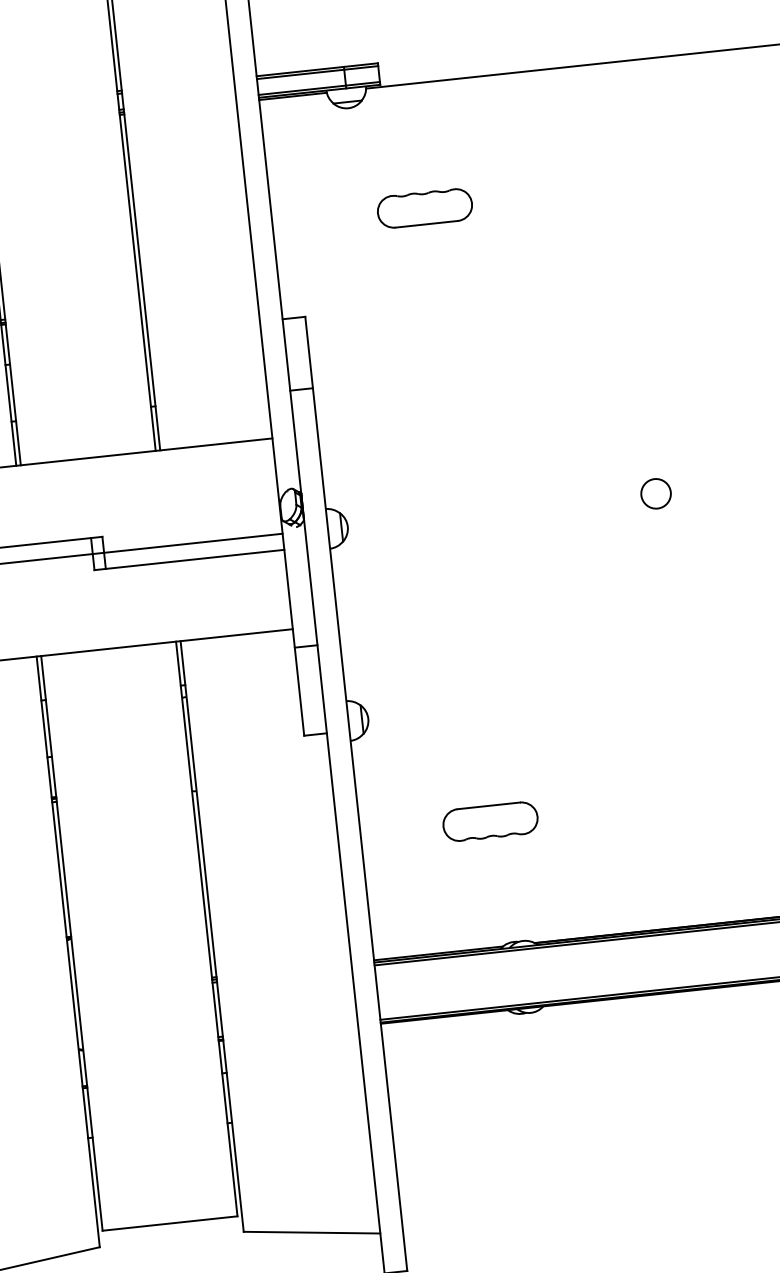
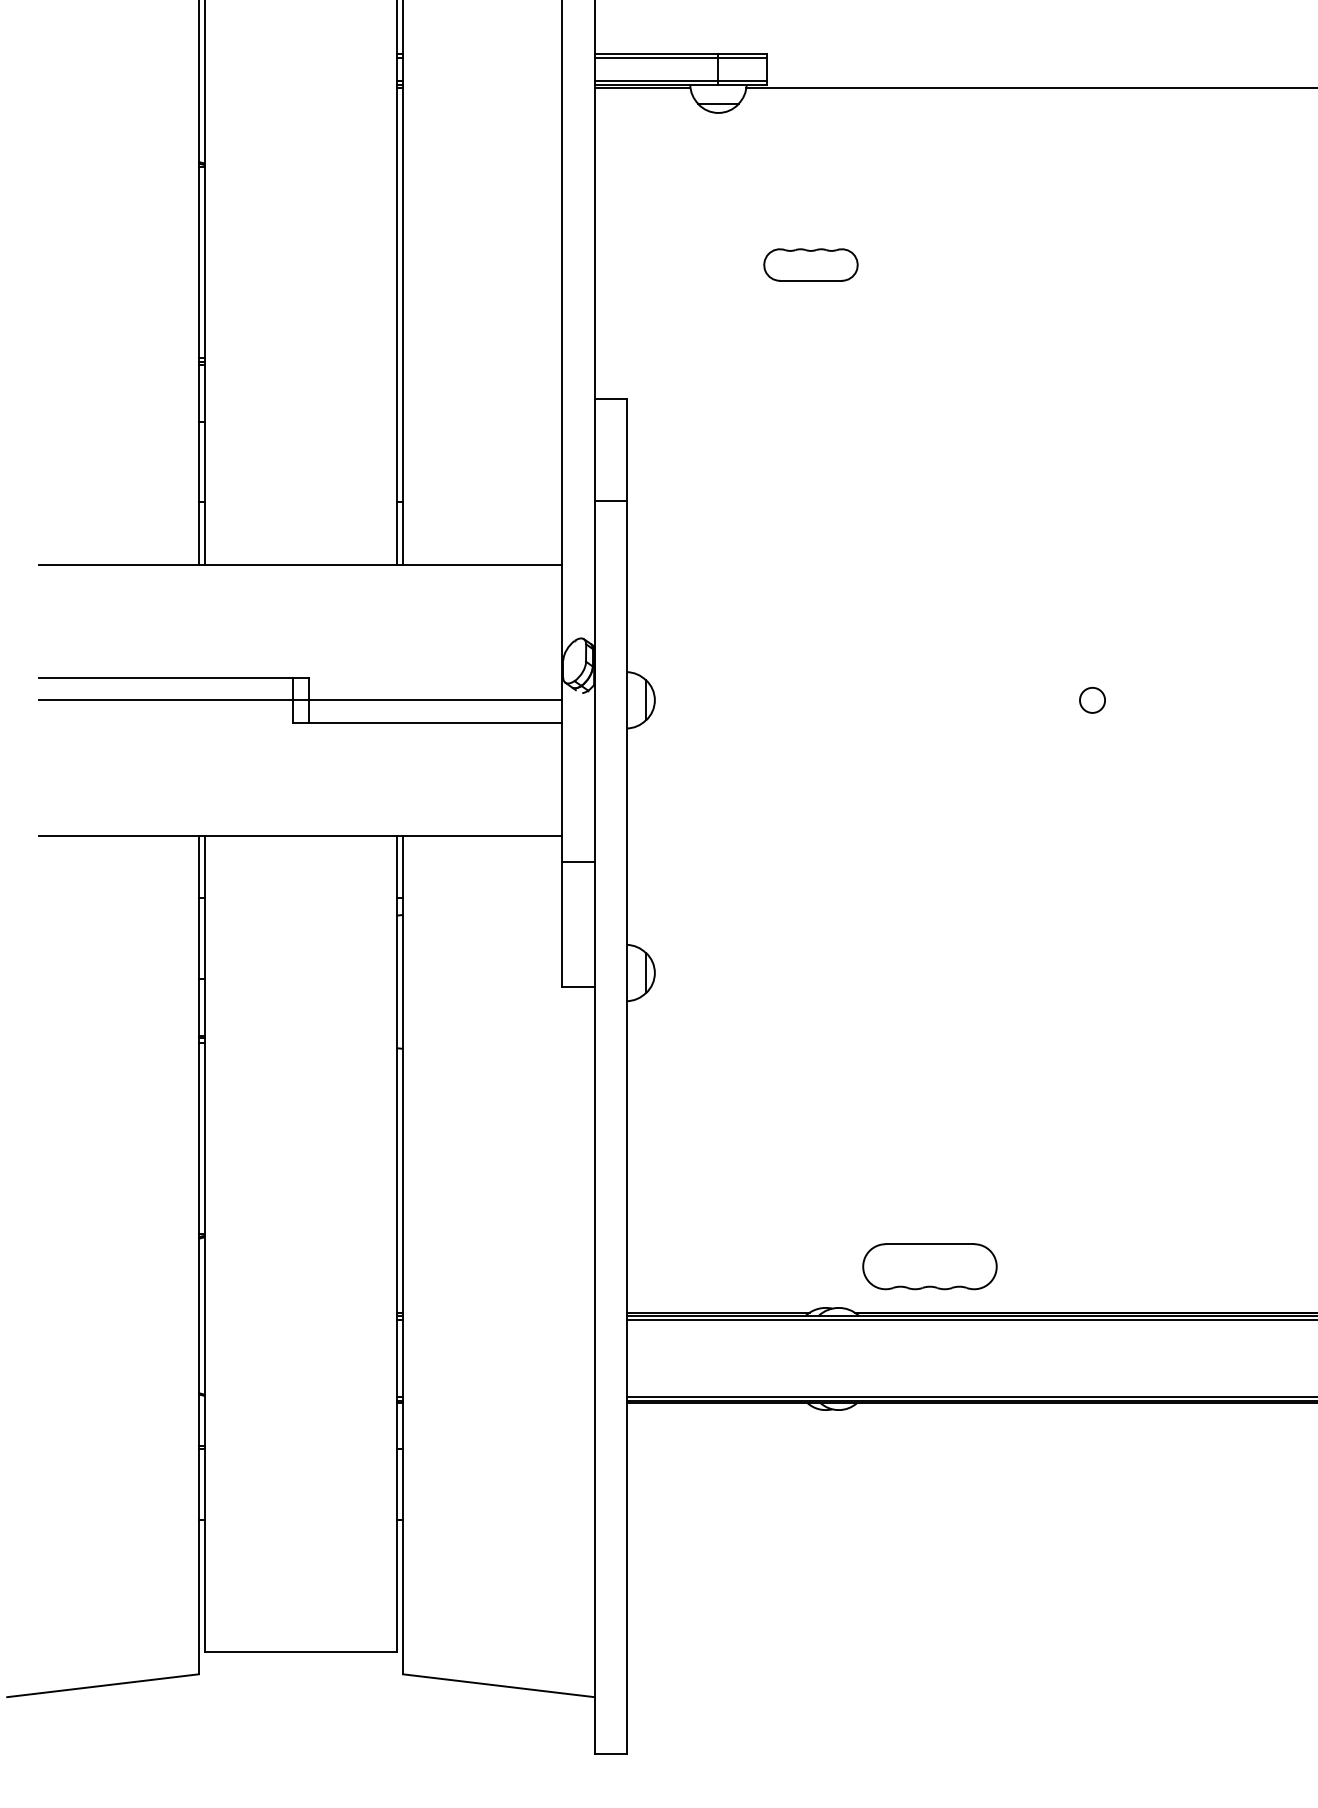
part: (424, 208) -> (810, 264), size x0.7
circle: (656, 493) -> (1092, 700), size x0.6
part: (490, 821) -> (929, 1266), moved

